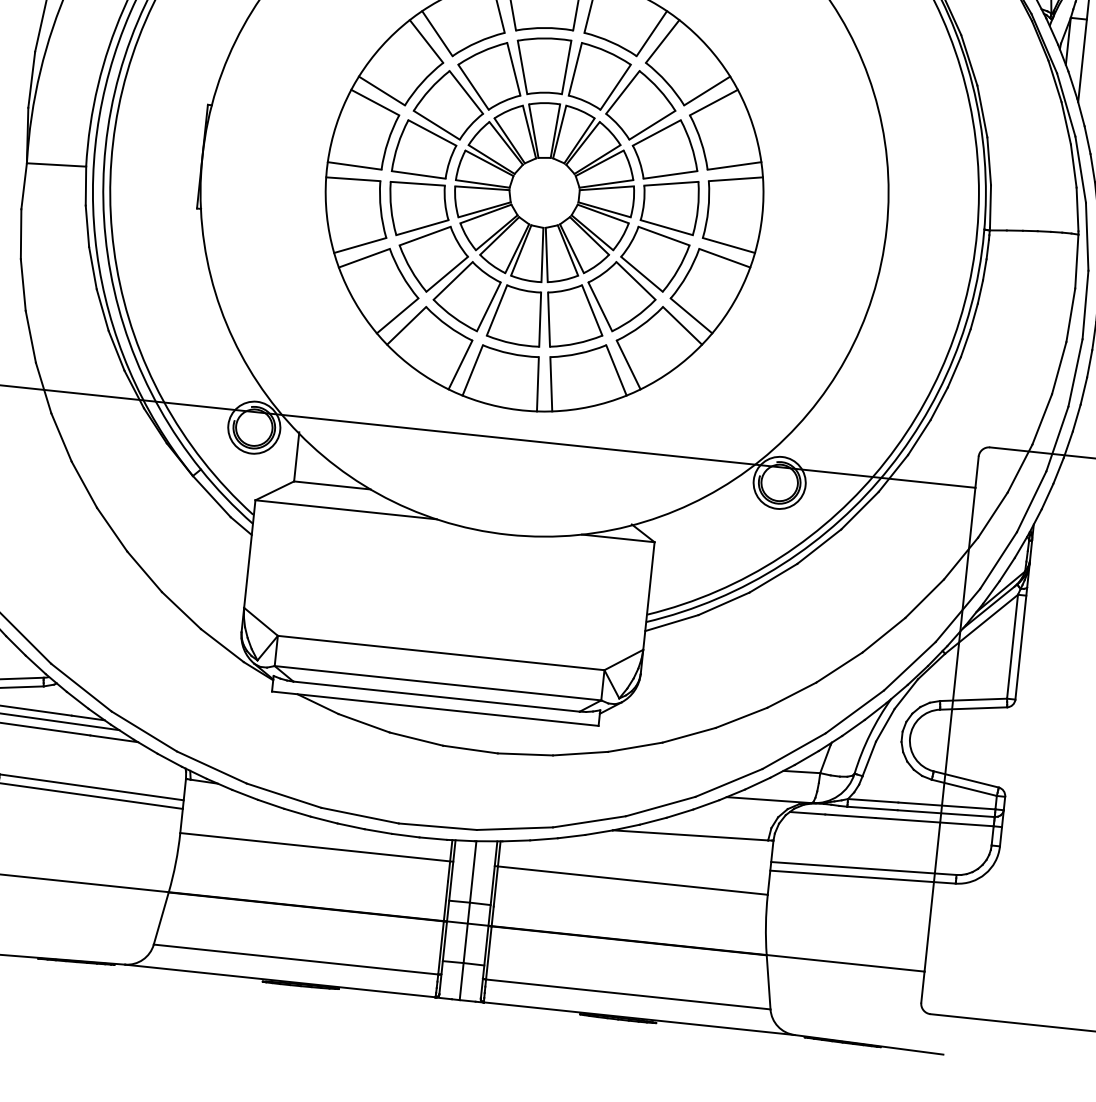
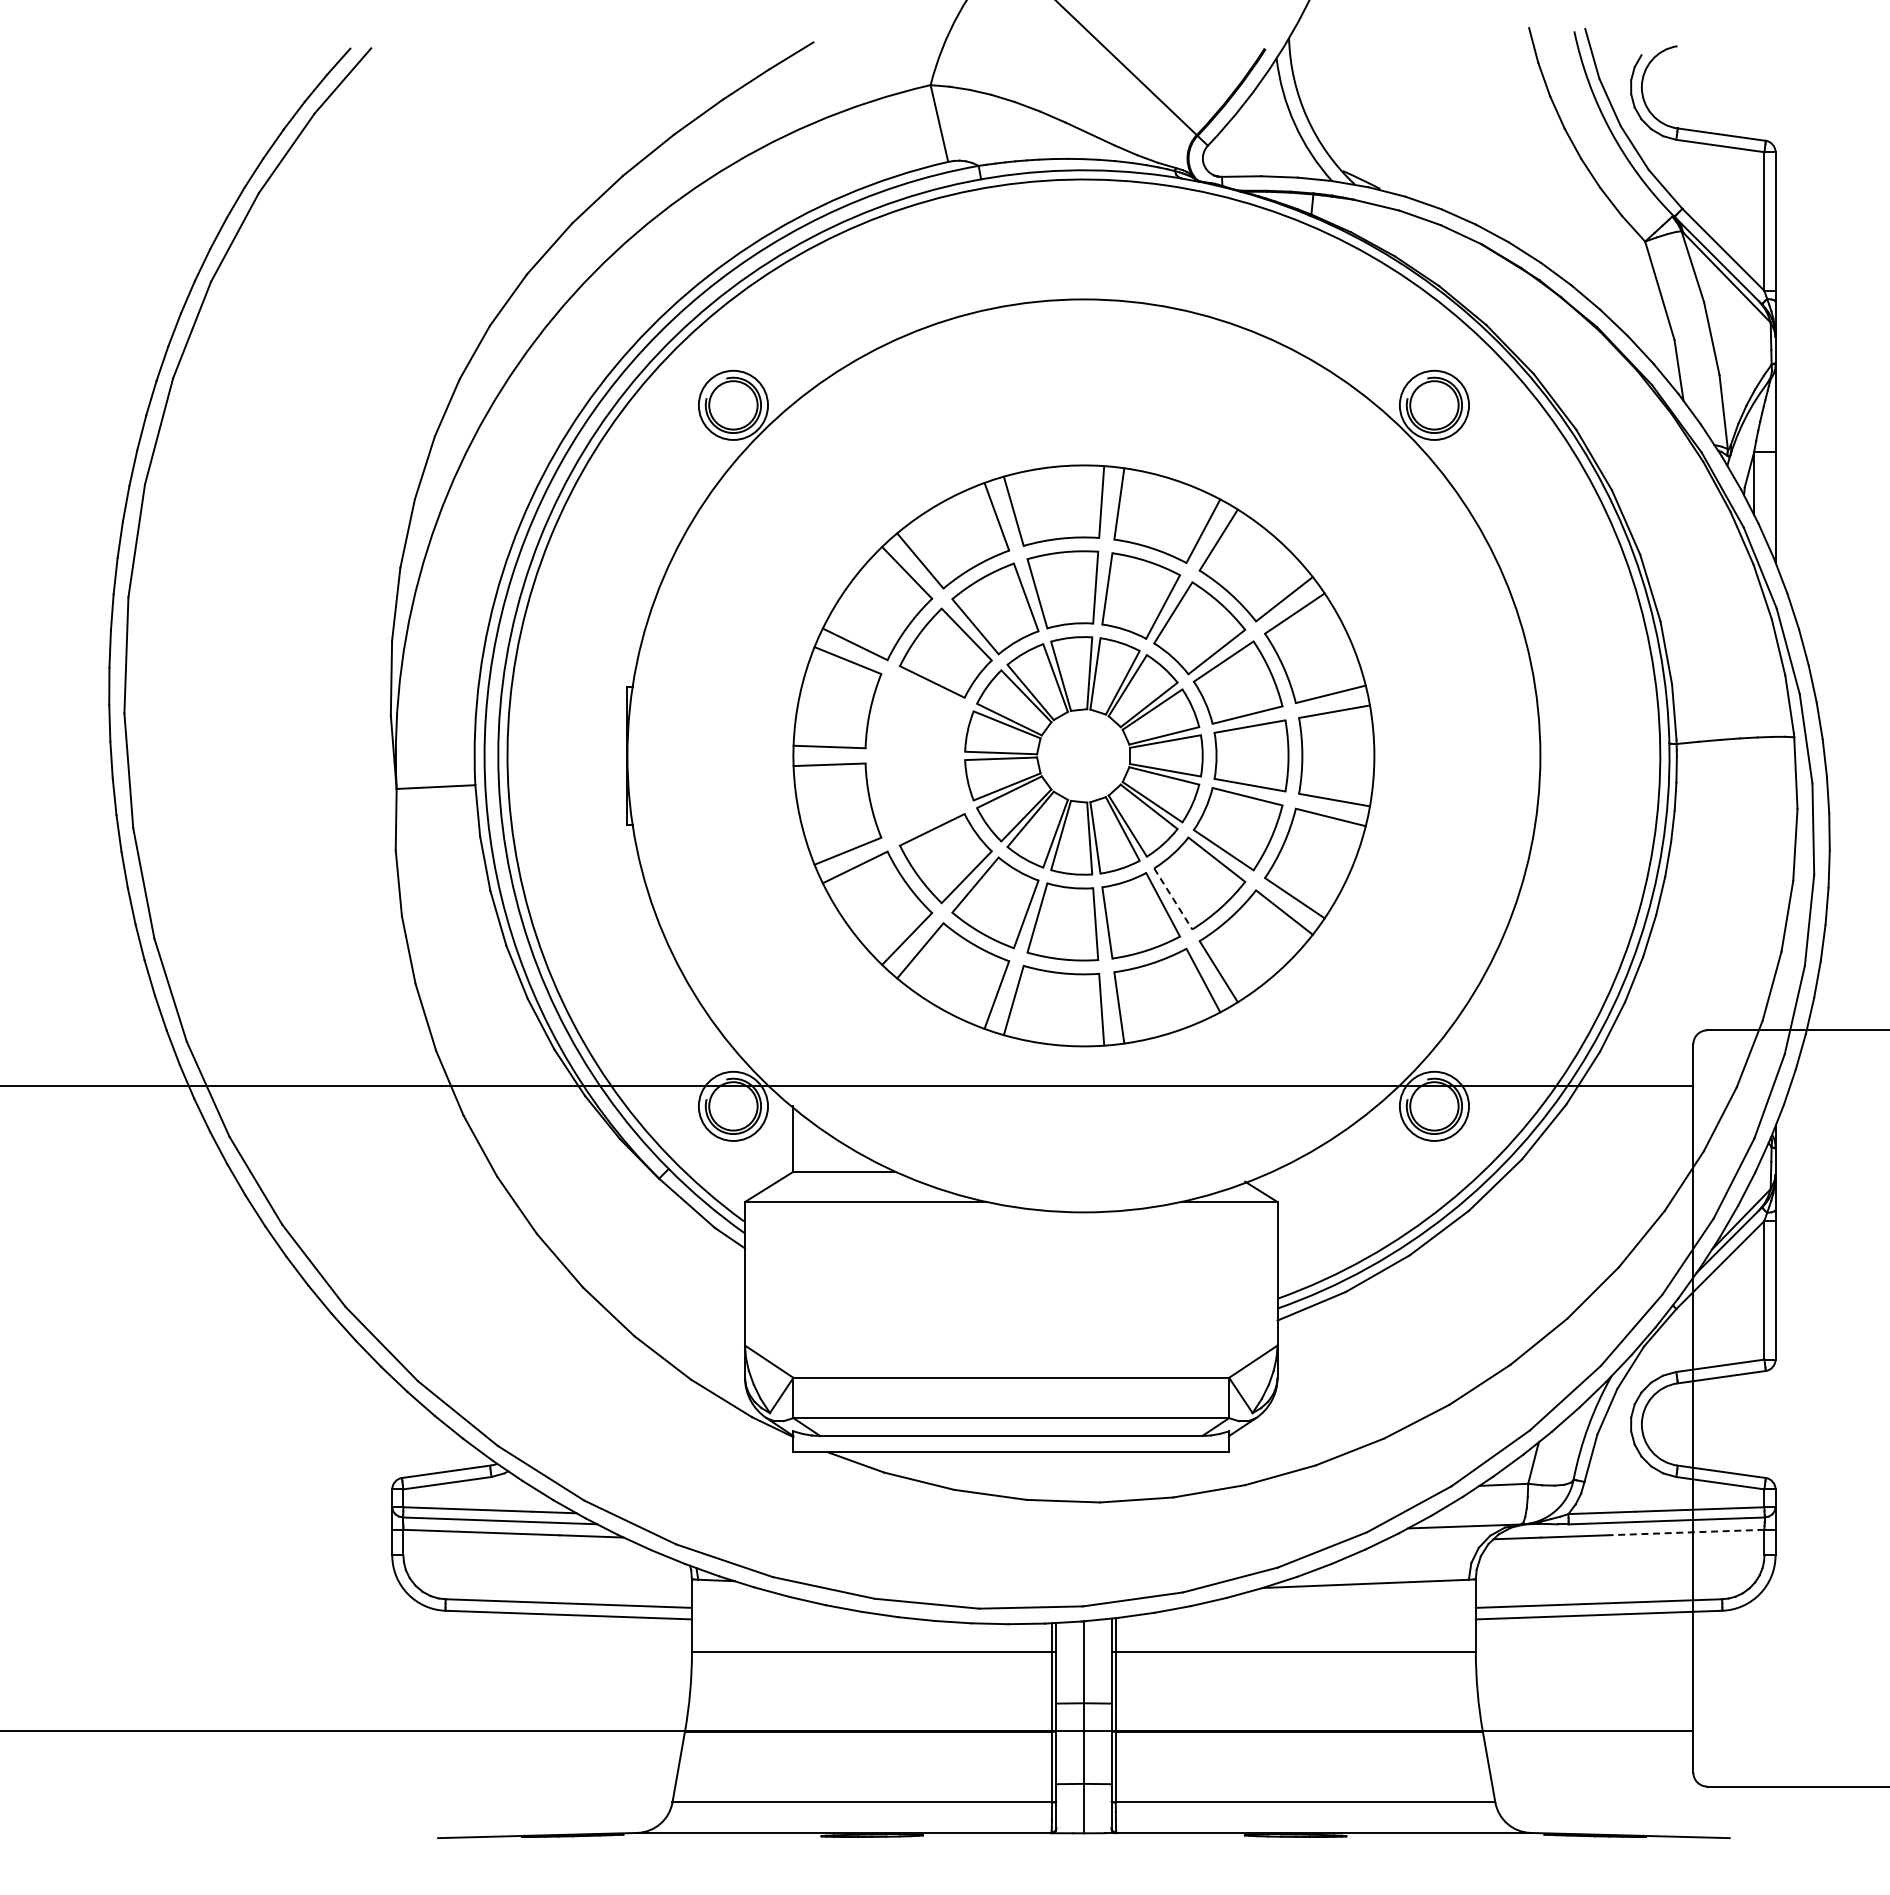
part: (421, 179) -> (919, 755), removed
line: (600, 306) -> (1173, 898), solid -> dashed
line: (934, 822) -> (1685, 1532), solid -> dashed

